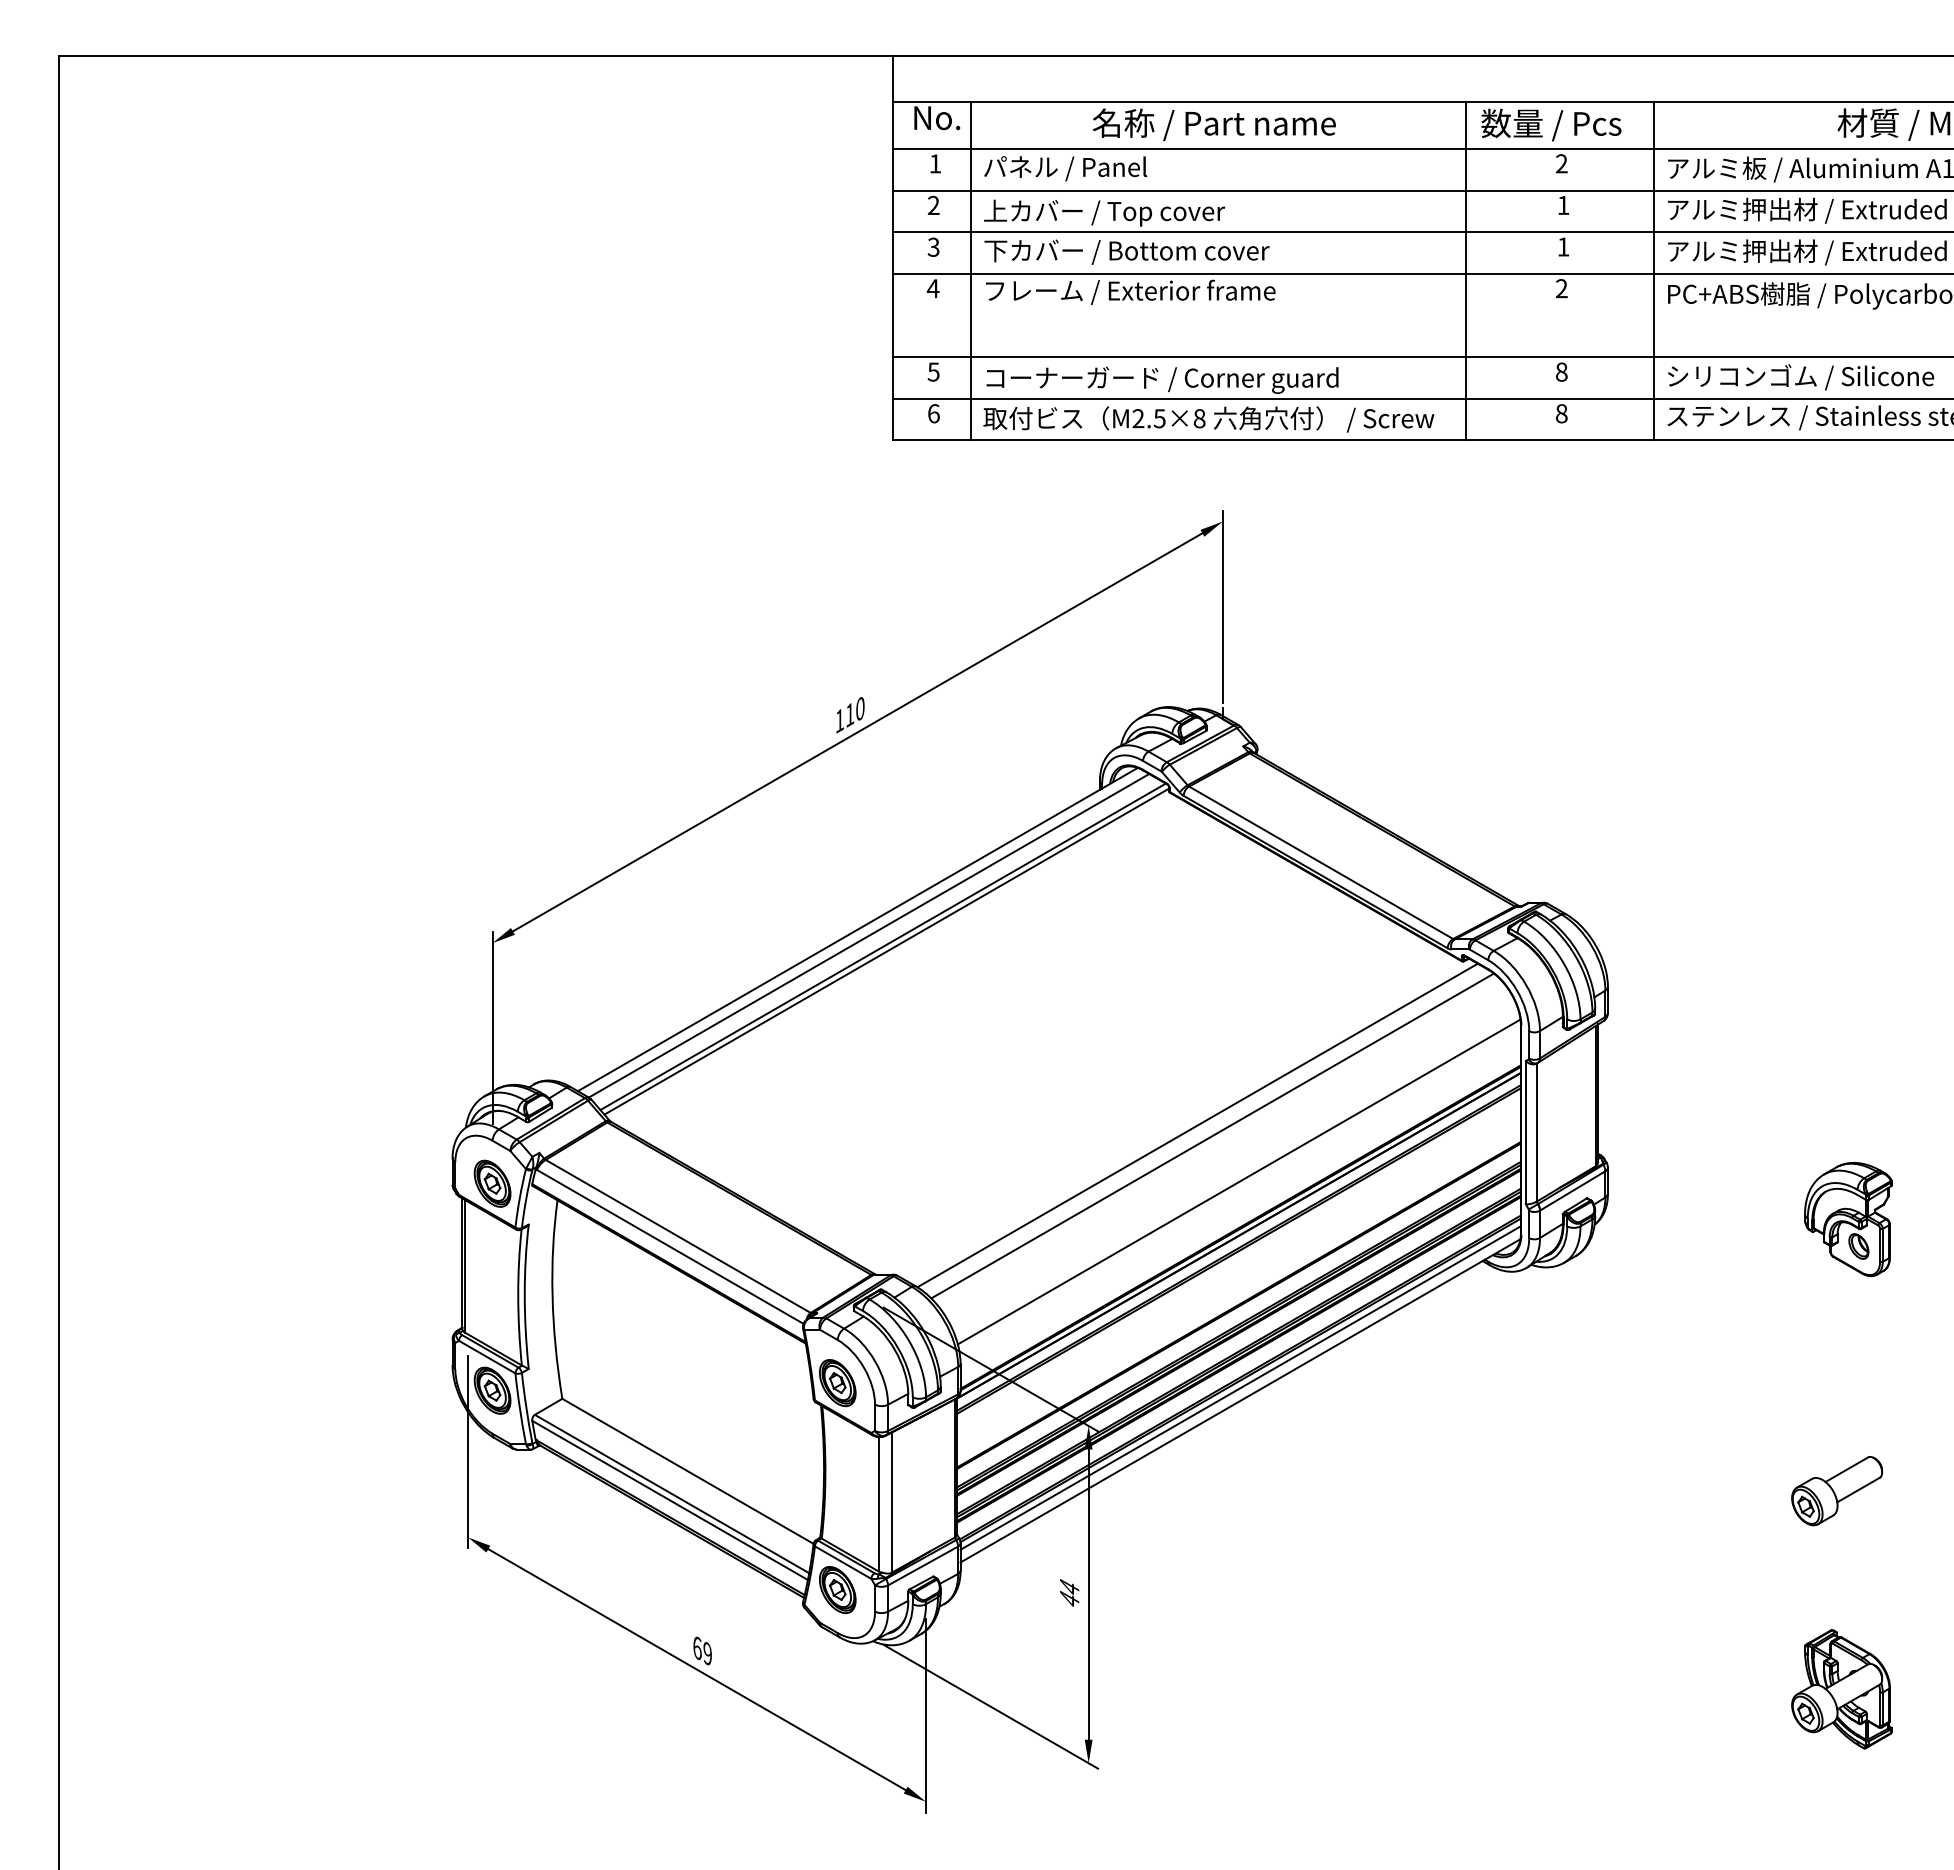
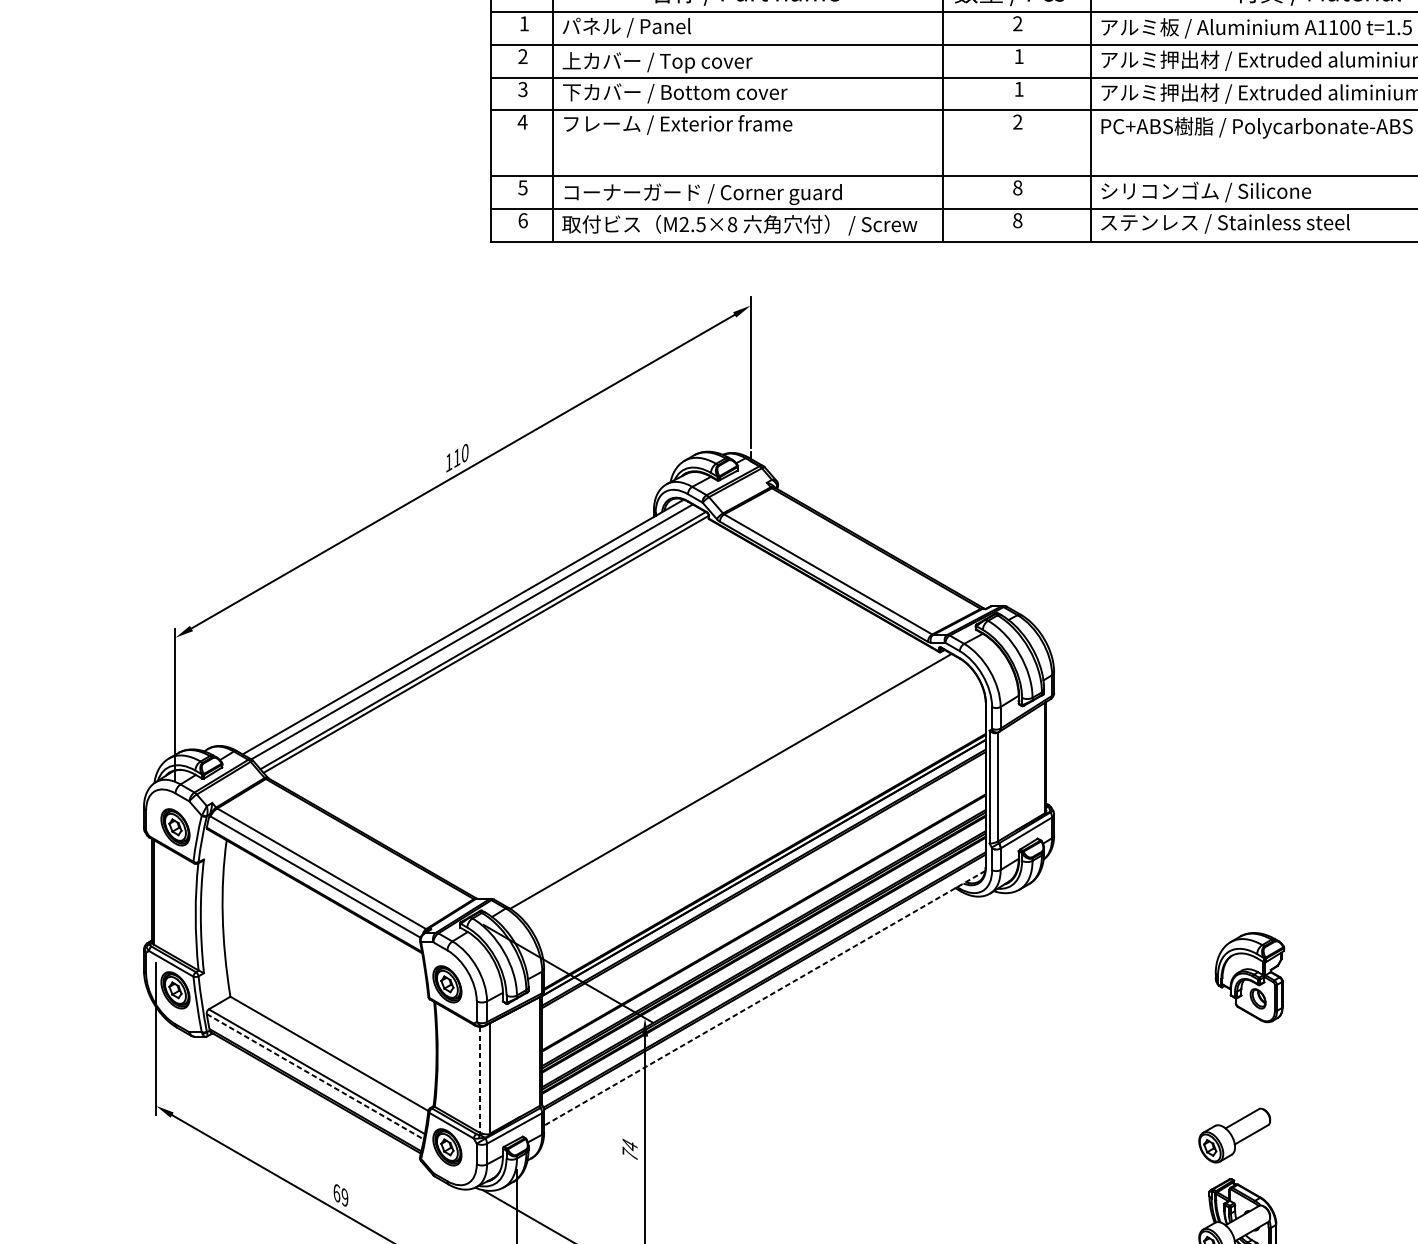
line: (1212, 1135) -> (742, 789), removed
line: (1238, 1181) -> (763, 825), removed
part: (1848, 1219) -> (1249, 977), moved
line: (1240, 1387) -> (764, 987), removed
line: (1240, 1401) -> (764, 998), solid -> dashed
part: (1837, 1491) -> (1235, 1135), moved
line: (670, 1500) -> (315, 1076), solid -> dashed
line: (878, 1504) -> (479, 1079), solid -> dashed
text: (1069, 1597) -> (629, 1153), 44 -> 74

